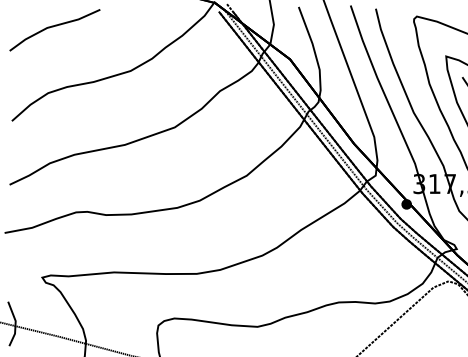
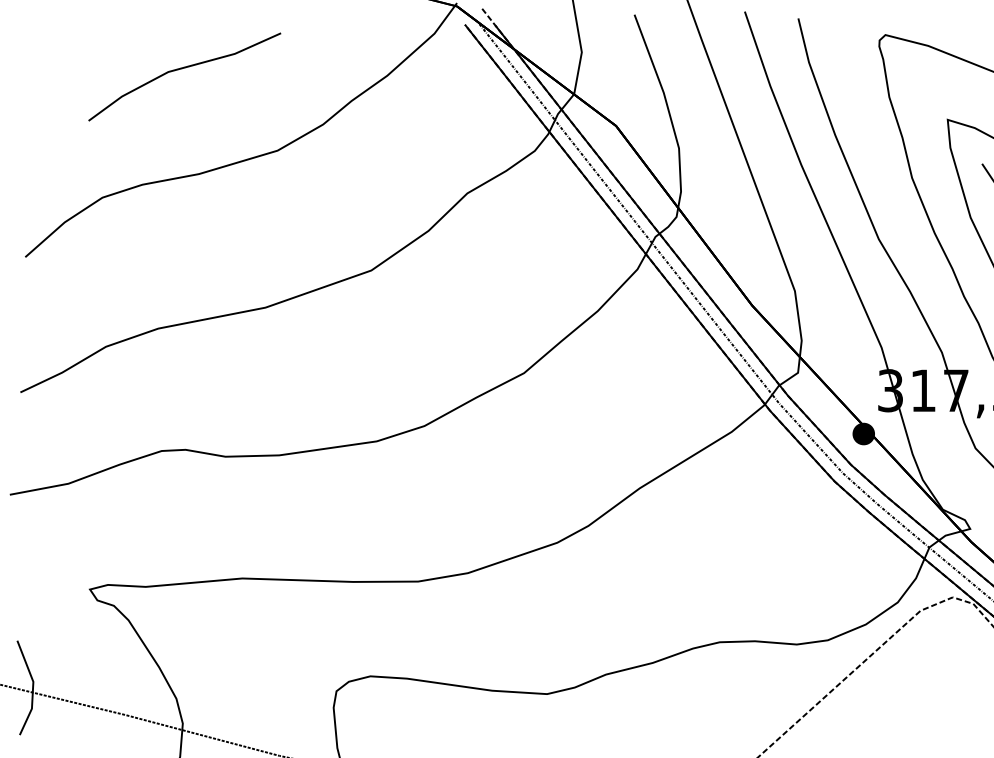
line: (53, 27) -> (181, 71), moved

